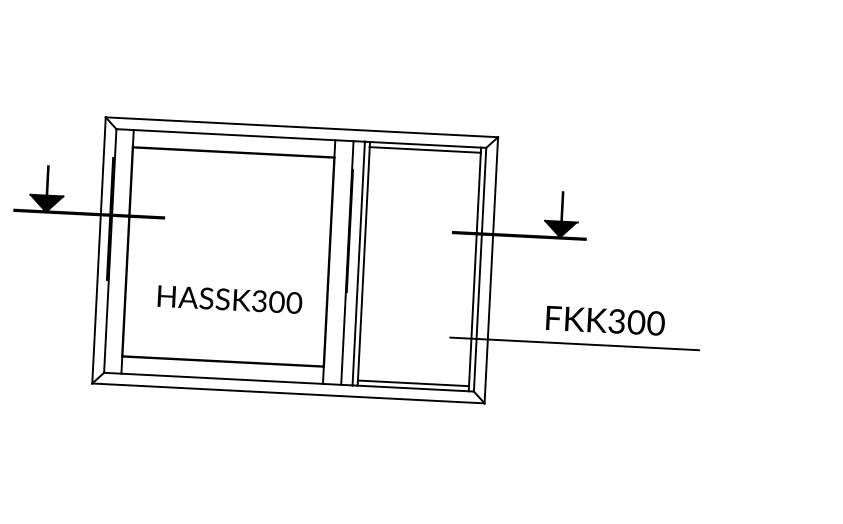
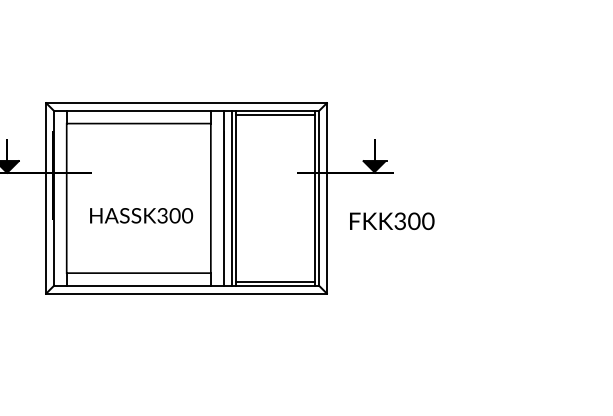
text: (230, 299) -> (141, 215), moved
text: (605, 321) -> (392, 221), moved
line: (574, 343) -> (388, 247), removed

